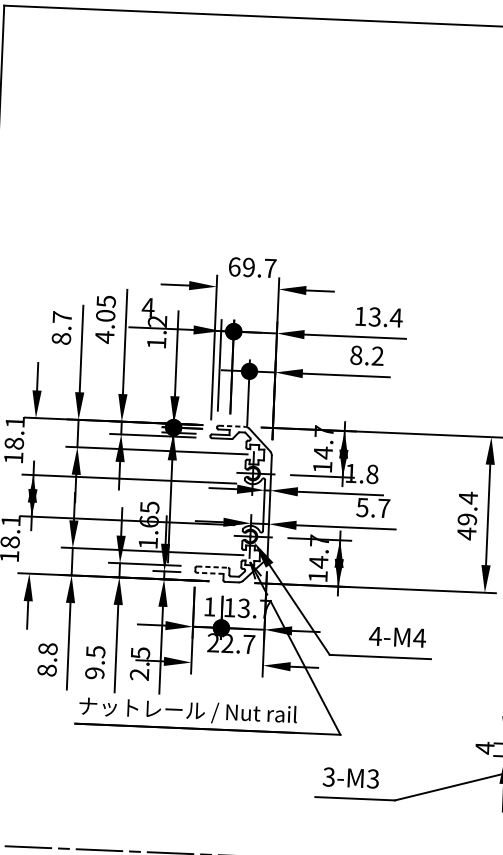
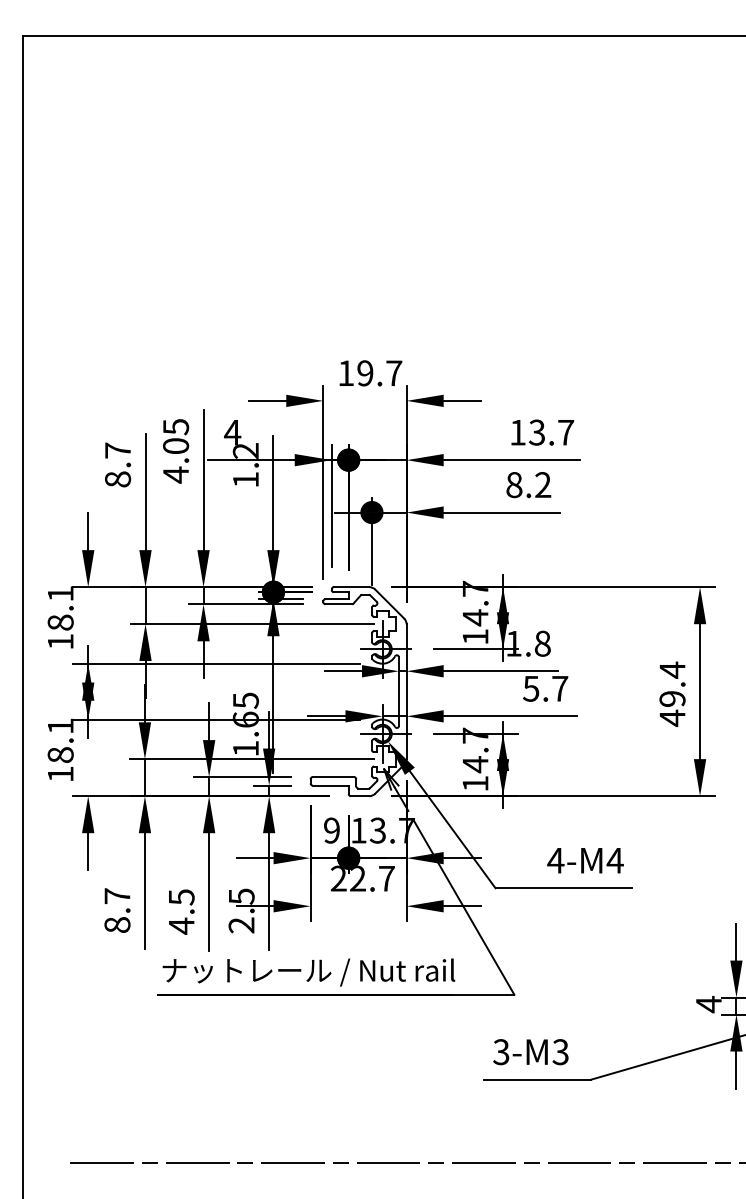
text: (234, 267) -> (346, 373), 69.7 -> 19.7
text: (396, 317) -> (565, 432), 13.4 -> 13.7
line: (231, 426) -> (351, 587), dashed -> solid
line: (212, 567) -> (333, 777), dashed -> solid
line: (210, 573) -> (330, 785), dashed -> solid
text: (209, 606) -> (331, 830), 1 -> 9
text: (48, 649) -> (117, 896), 8.8 -> 8.7
text: (94, 672) -> (181, 925), 9.5 -> 4.5

